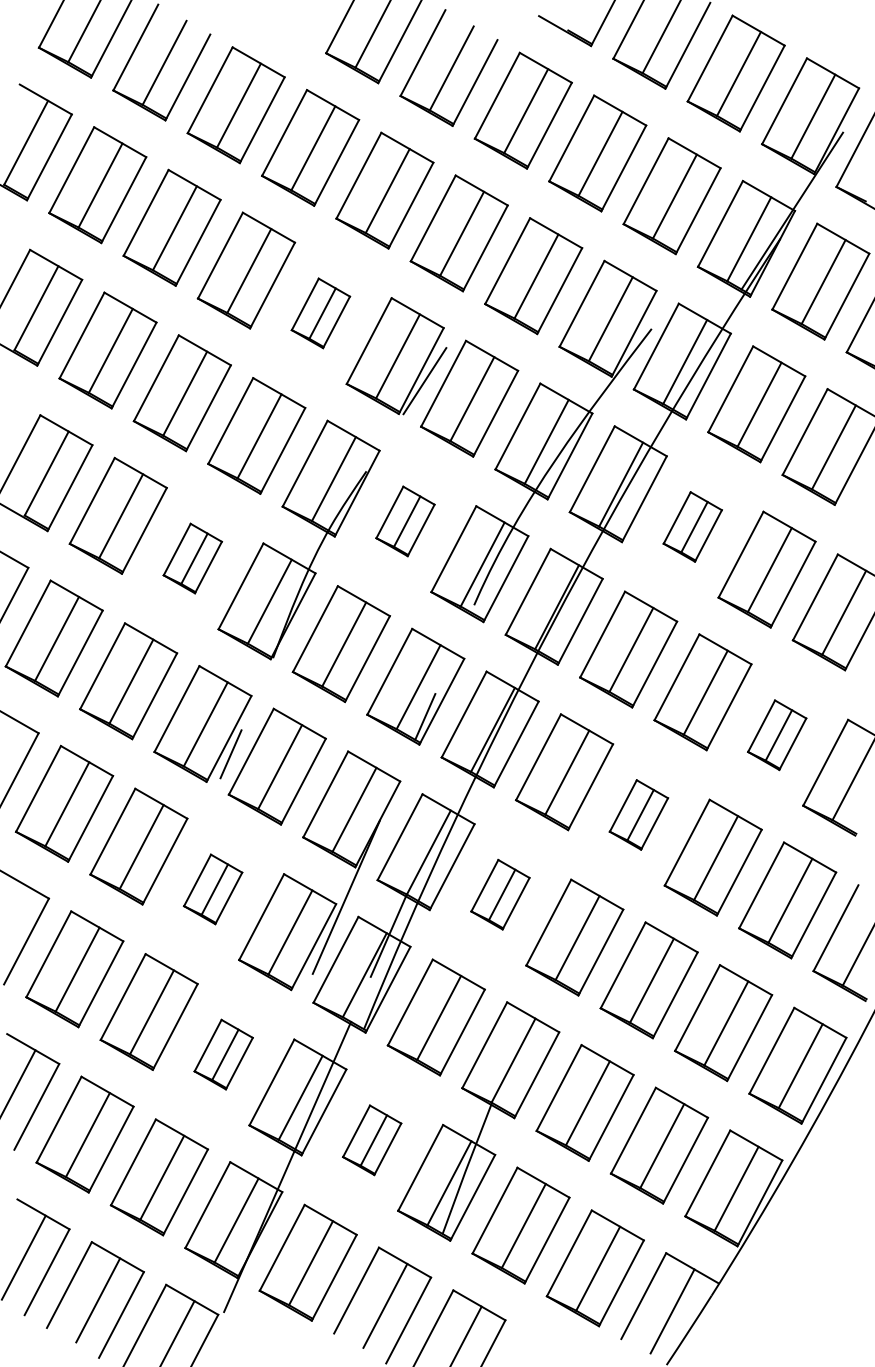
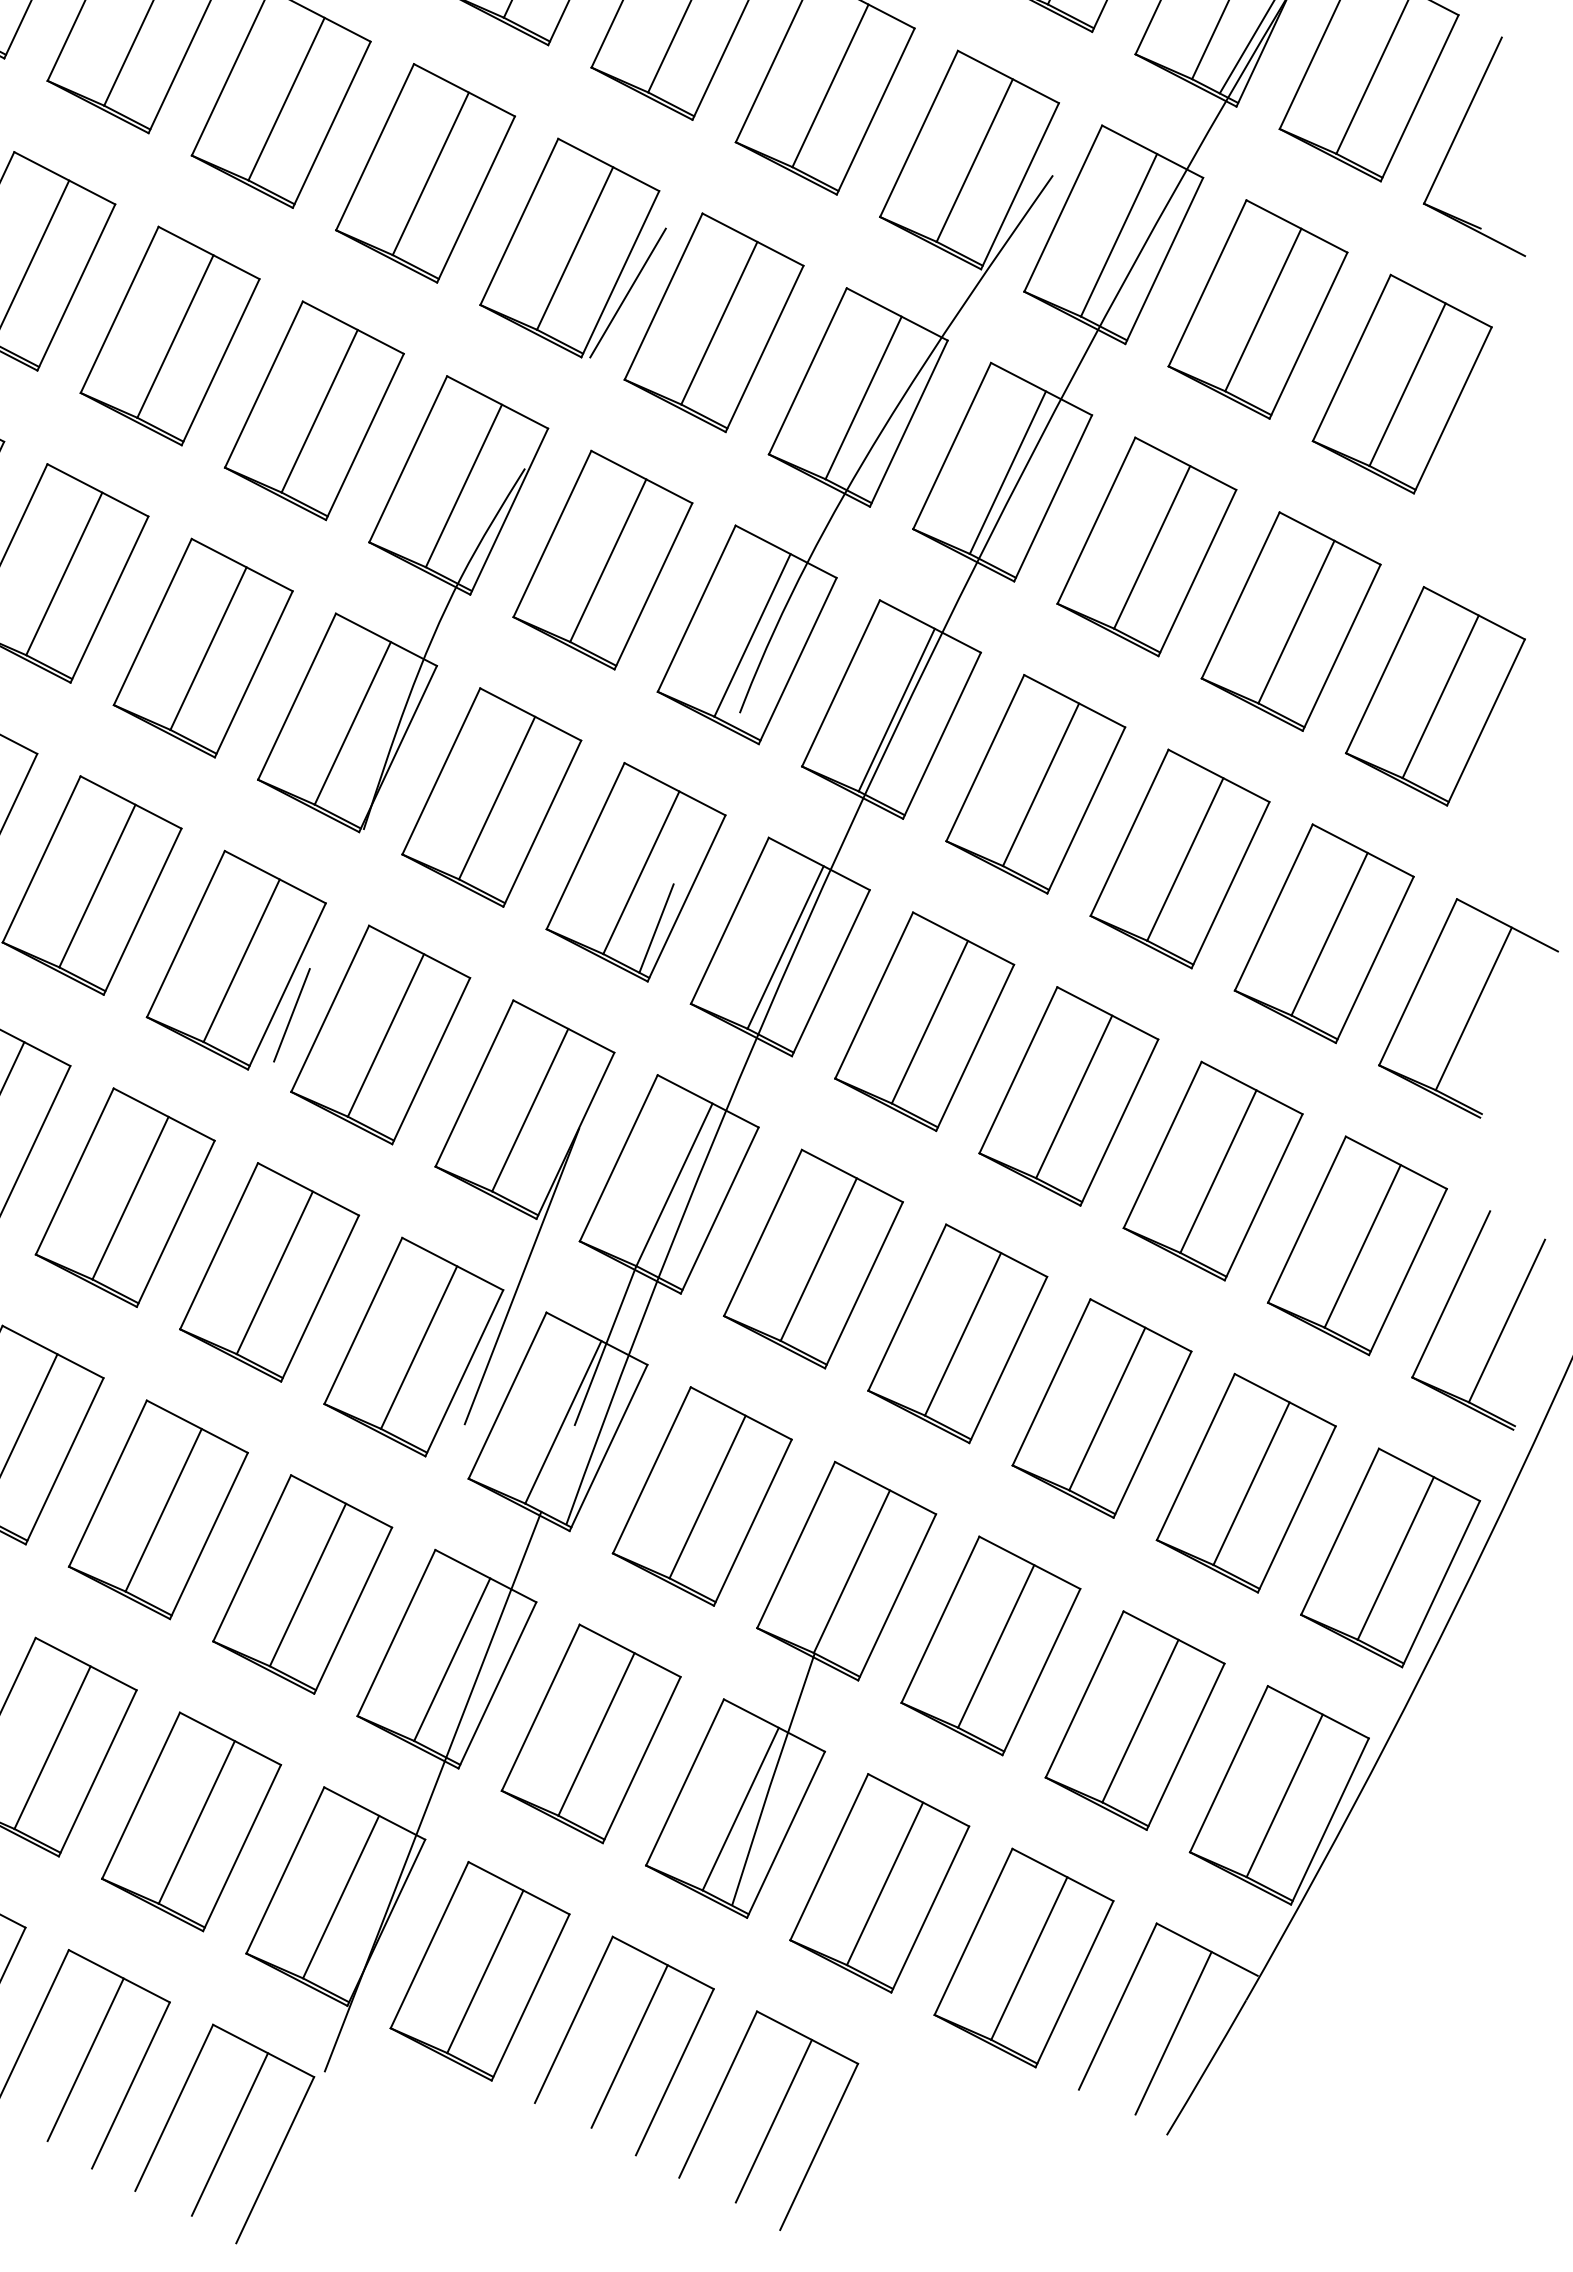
part: (320, 313) -> (424, 173), size x1.67
part: (405, 521) -> (602, 560), size x1.67
part: (692, 526) -> (1146, 546), size x1.67
part: (192, 558) -> (202, 647), size x1.67
part: (776, 735) -> (1322, 934), size x1.67
part: (638, 814) -> (1068, 1095), size x1.67
part: (212, 889) -> (268, 1272), size x1.67
part: (500, 894) -> (813, 1258), size x1.67
part: (223, 1054) -> (302, 1584), size x1.67
part: (371, 1140) -> (589, 1734), size x1.67

